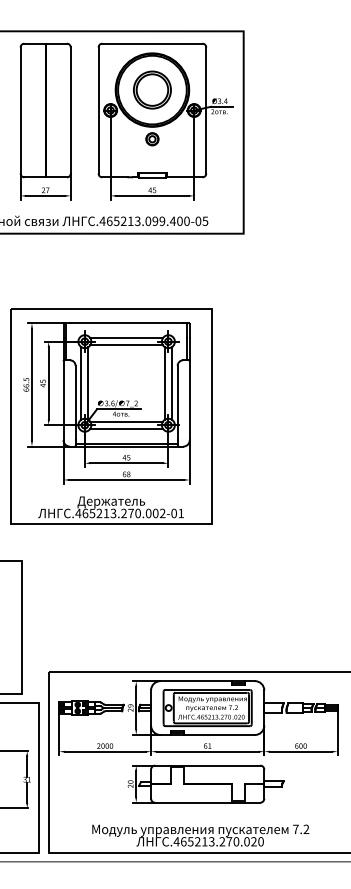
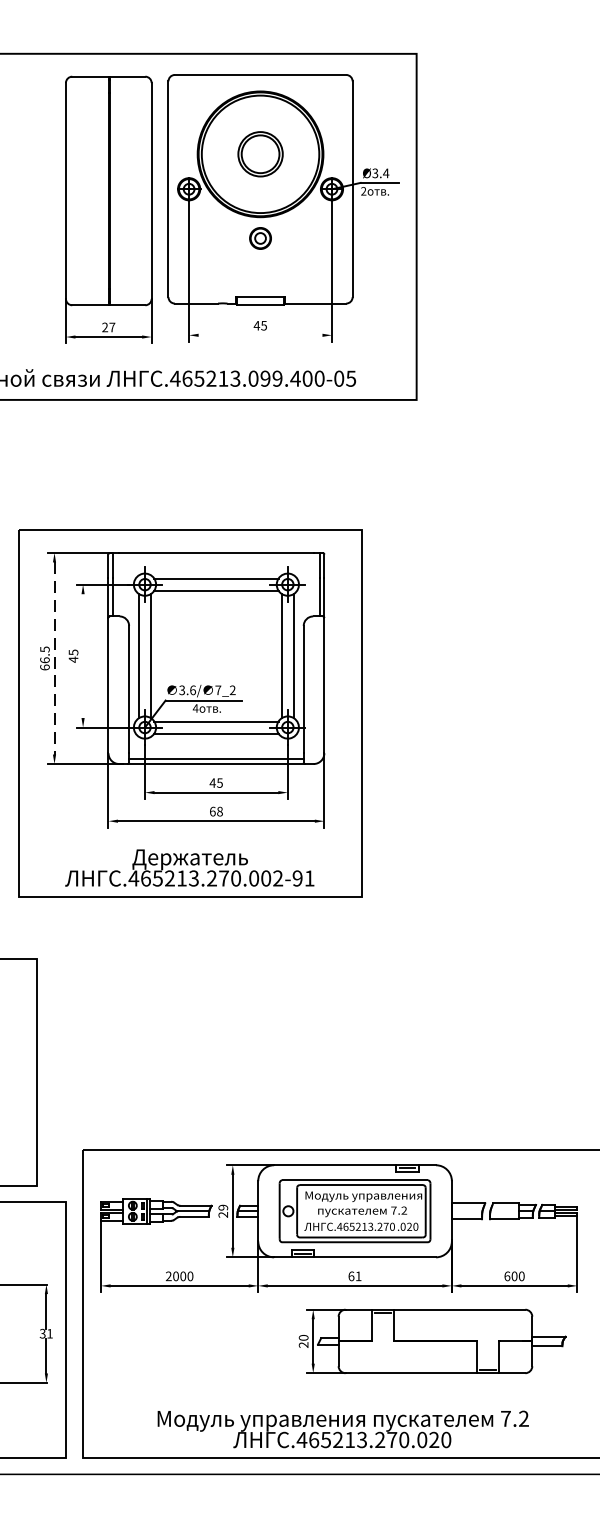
part: (152, 89) -> (260, 153), size x0.7
part: (45, 121) -> (108, 209), moved
line: (152, 195) -> (260, 334), removed
line: (48, 383) -> (82, 656), removed
line: (31, 385) -> (53, 659), solid -> dashed
text: (173, 513) -> (296, 878), .465213.270.002-01 -> .465213.270.002-91
part: (205, 783) -> (431, 1340), moved

